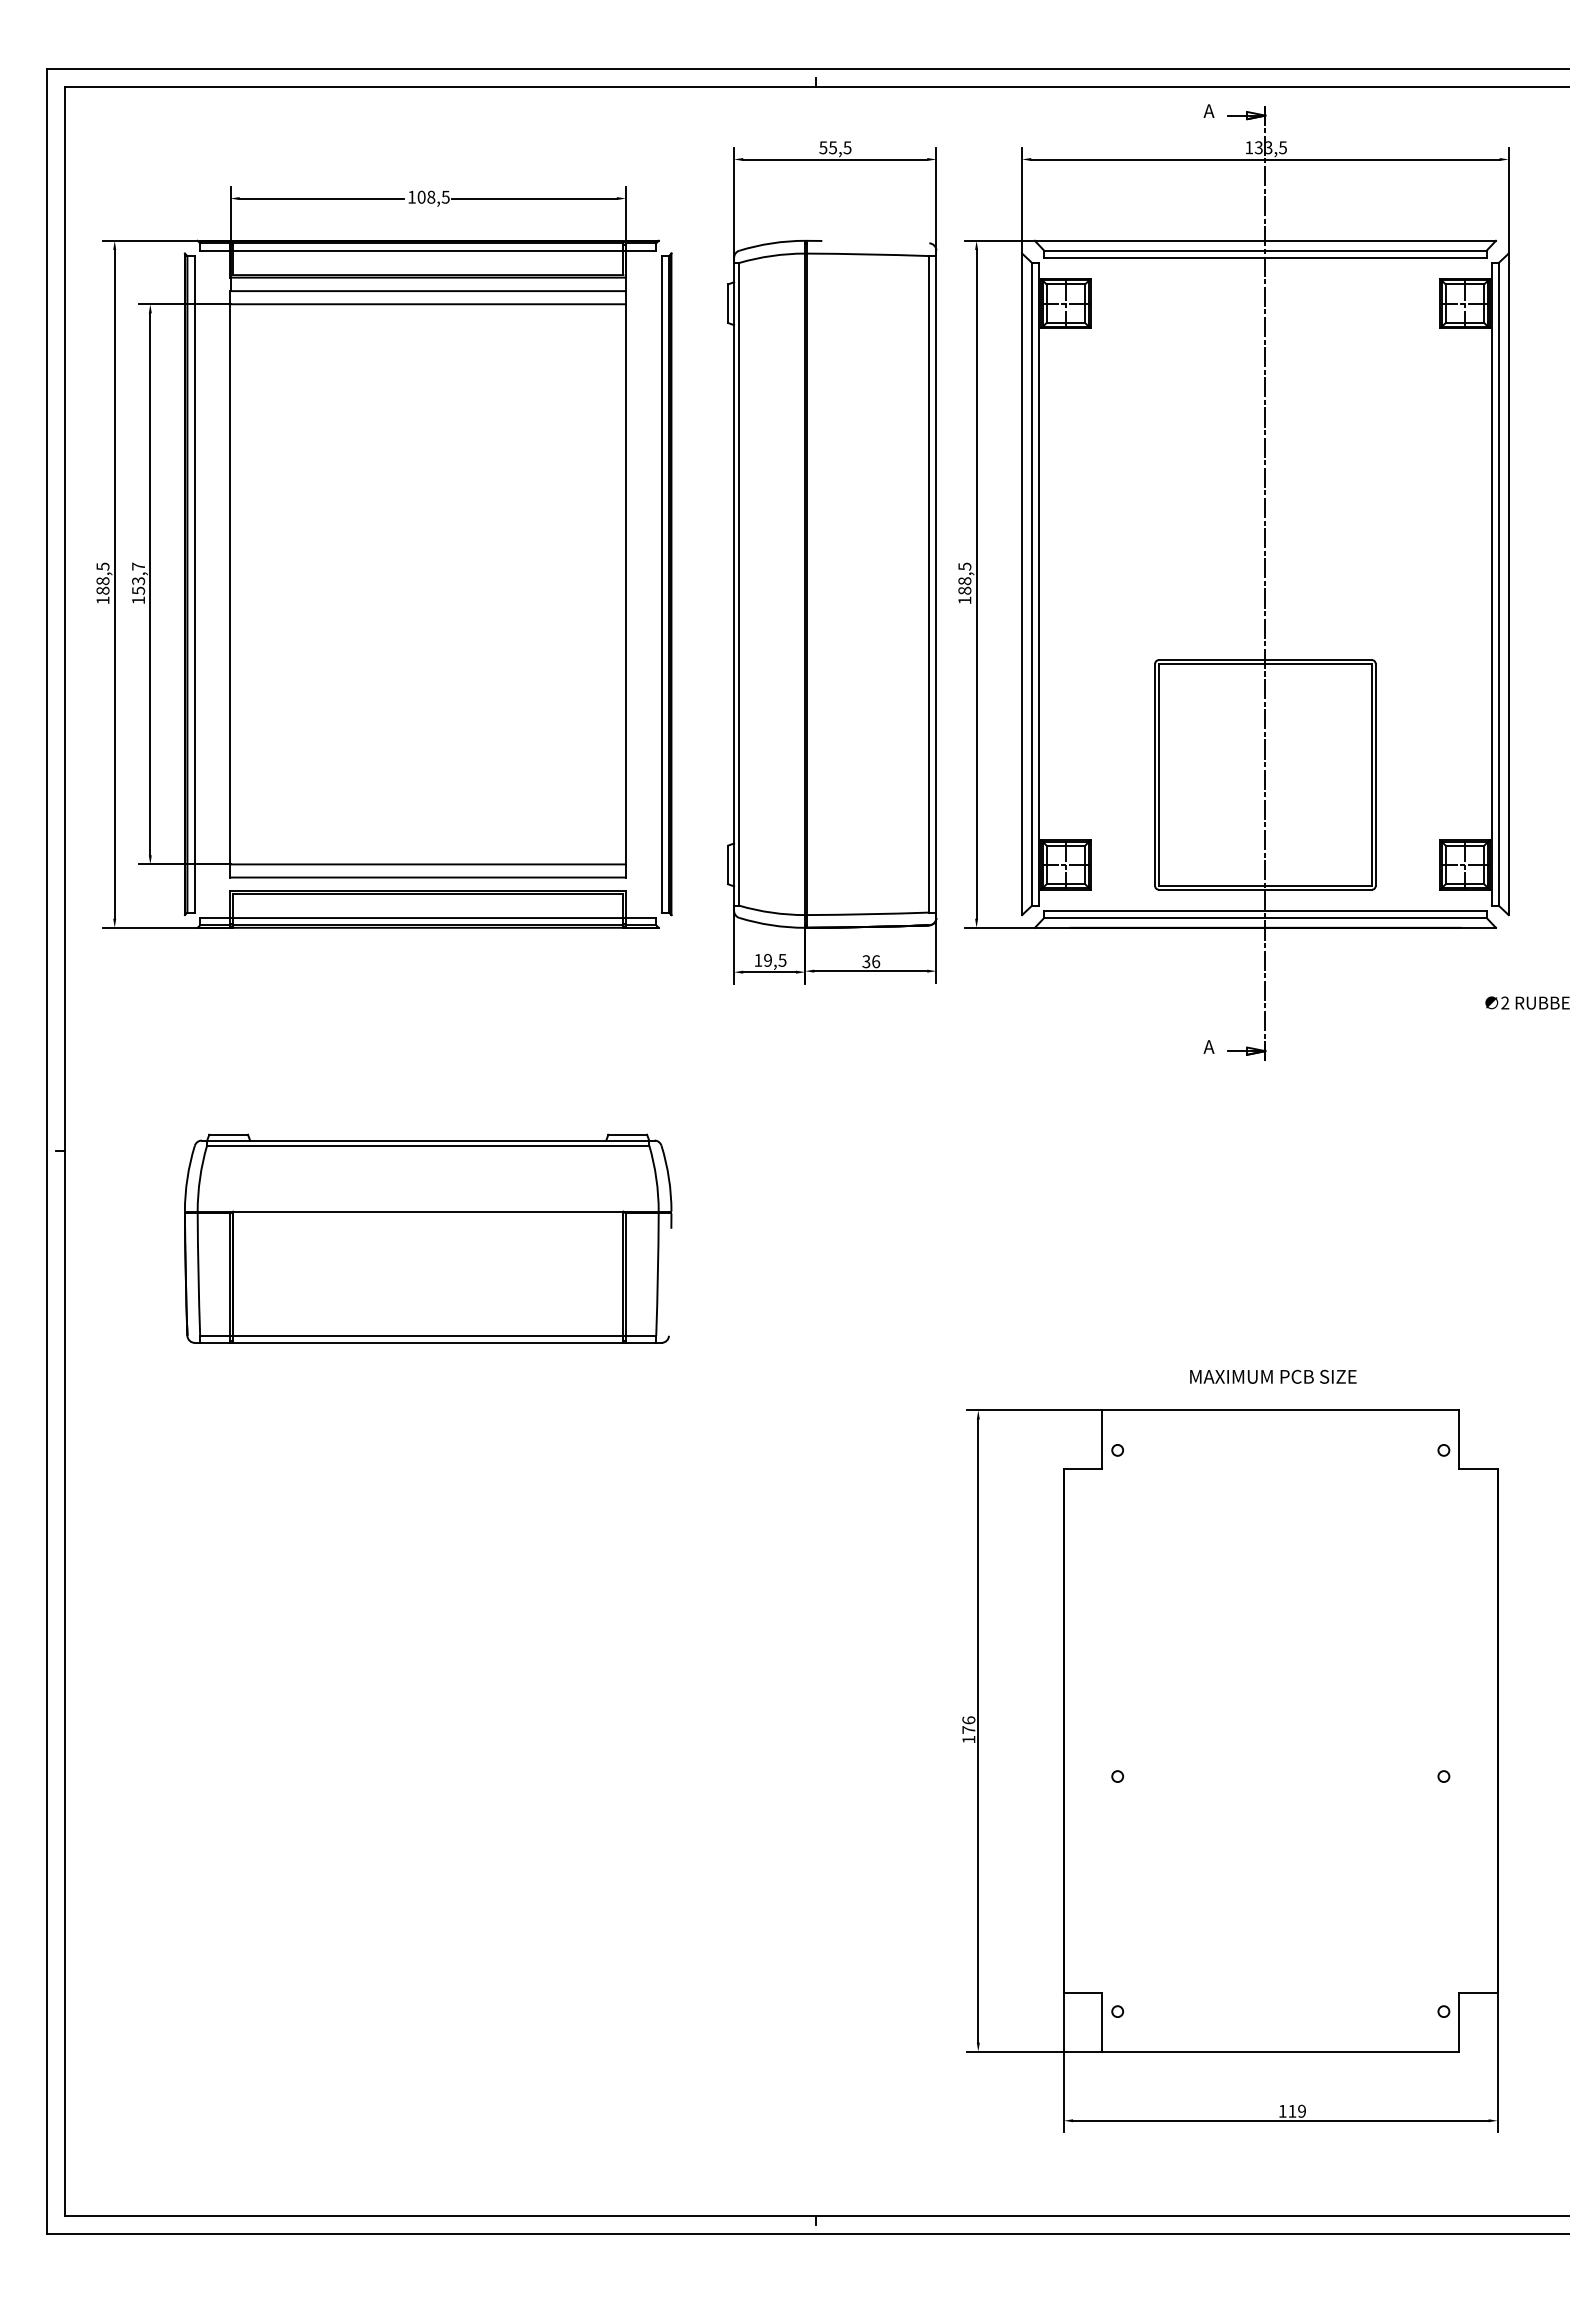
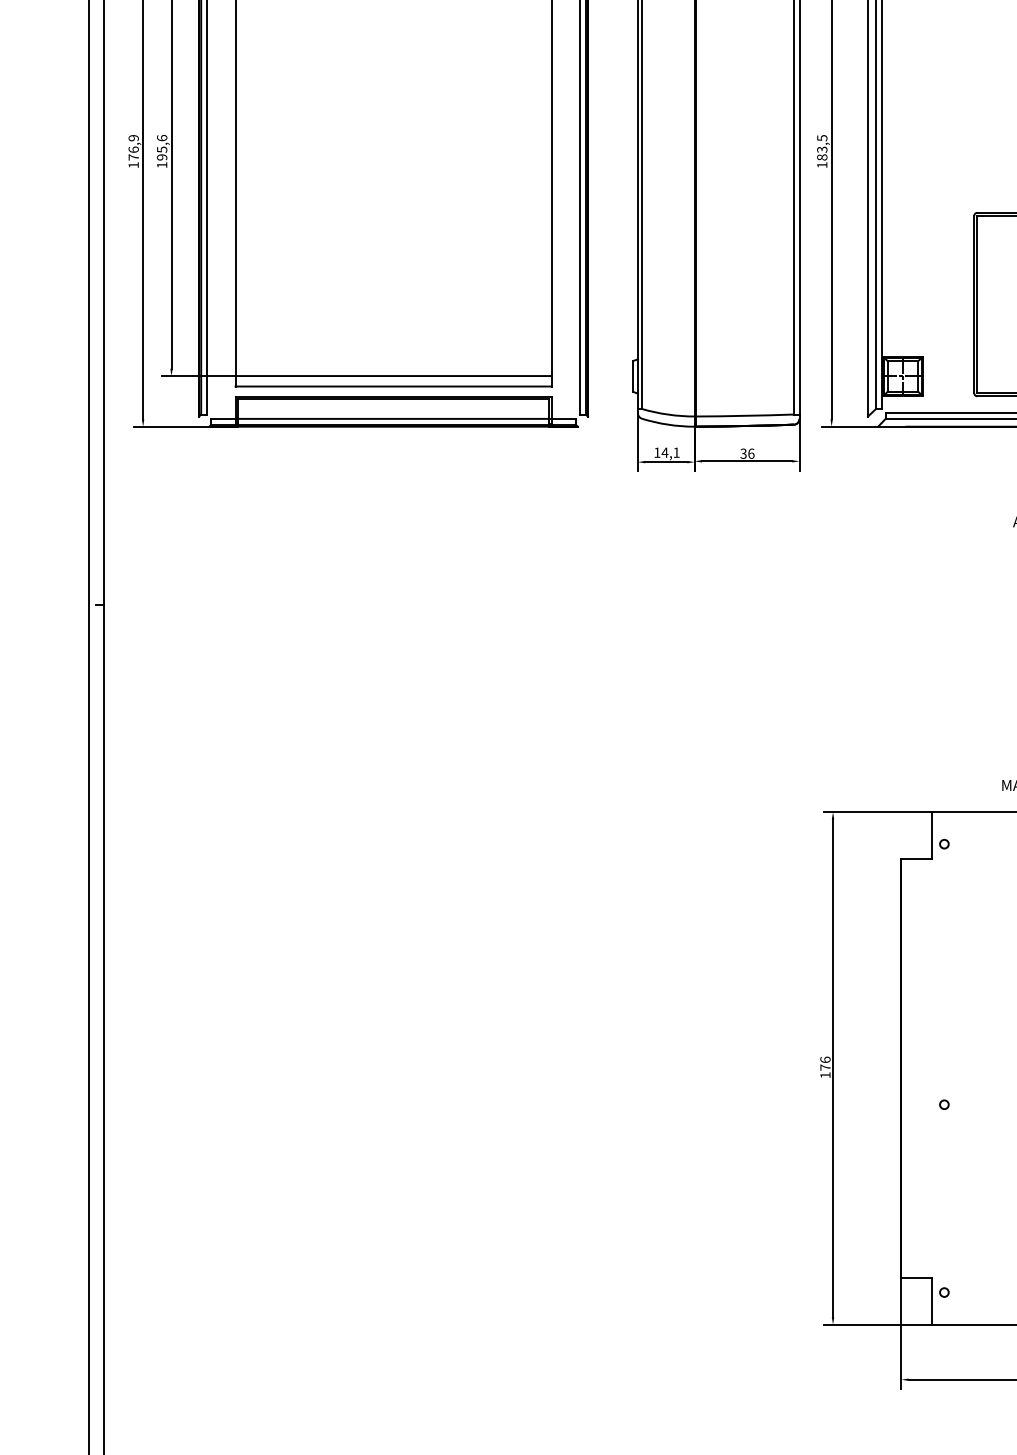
text: (102, 578) -> (133, 147), 188,5 -> 176,9
text: (138, 578) -> (162, 147), 153,7 -> 195,6
text: (964, 581) -> (821, 150), 188,5 -> 183,5
text: (774, 959) -> (670, 452), 19,5 -> 14,1
part: (428, 1238) -> (393, 674), removed

